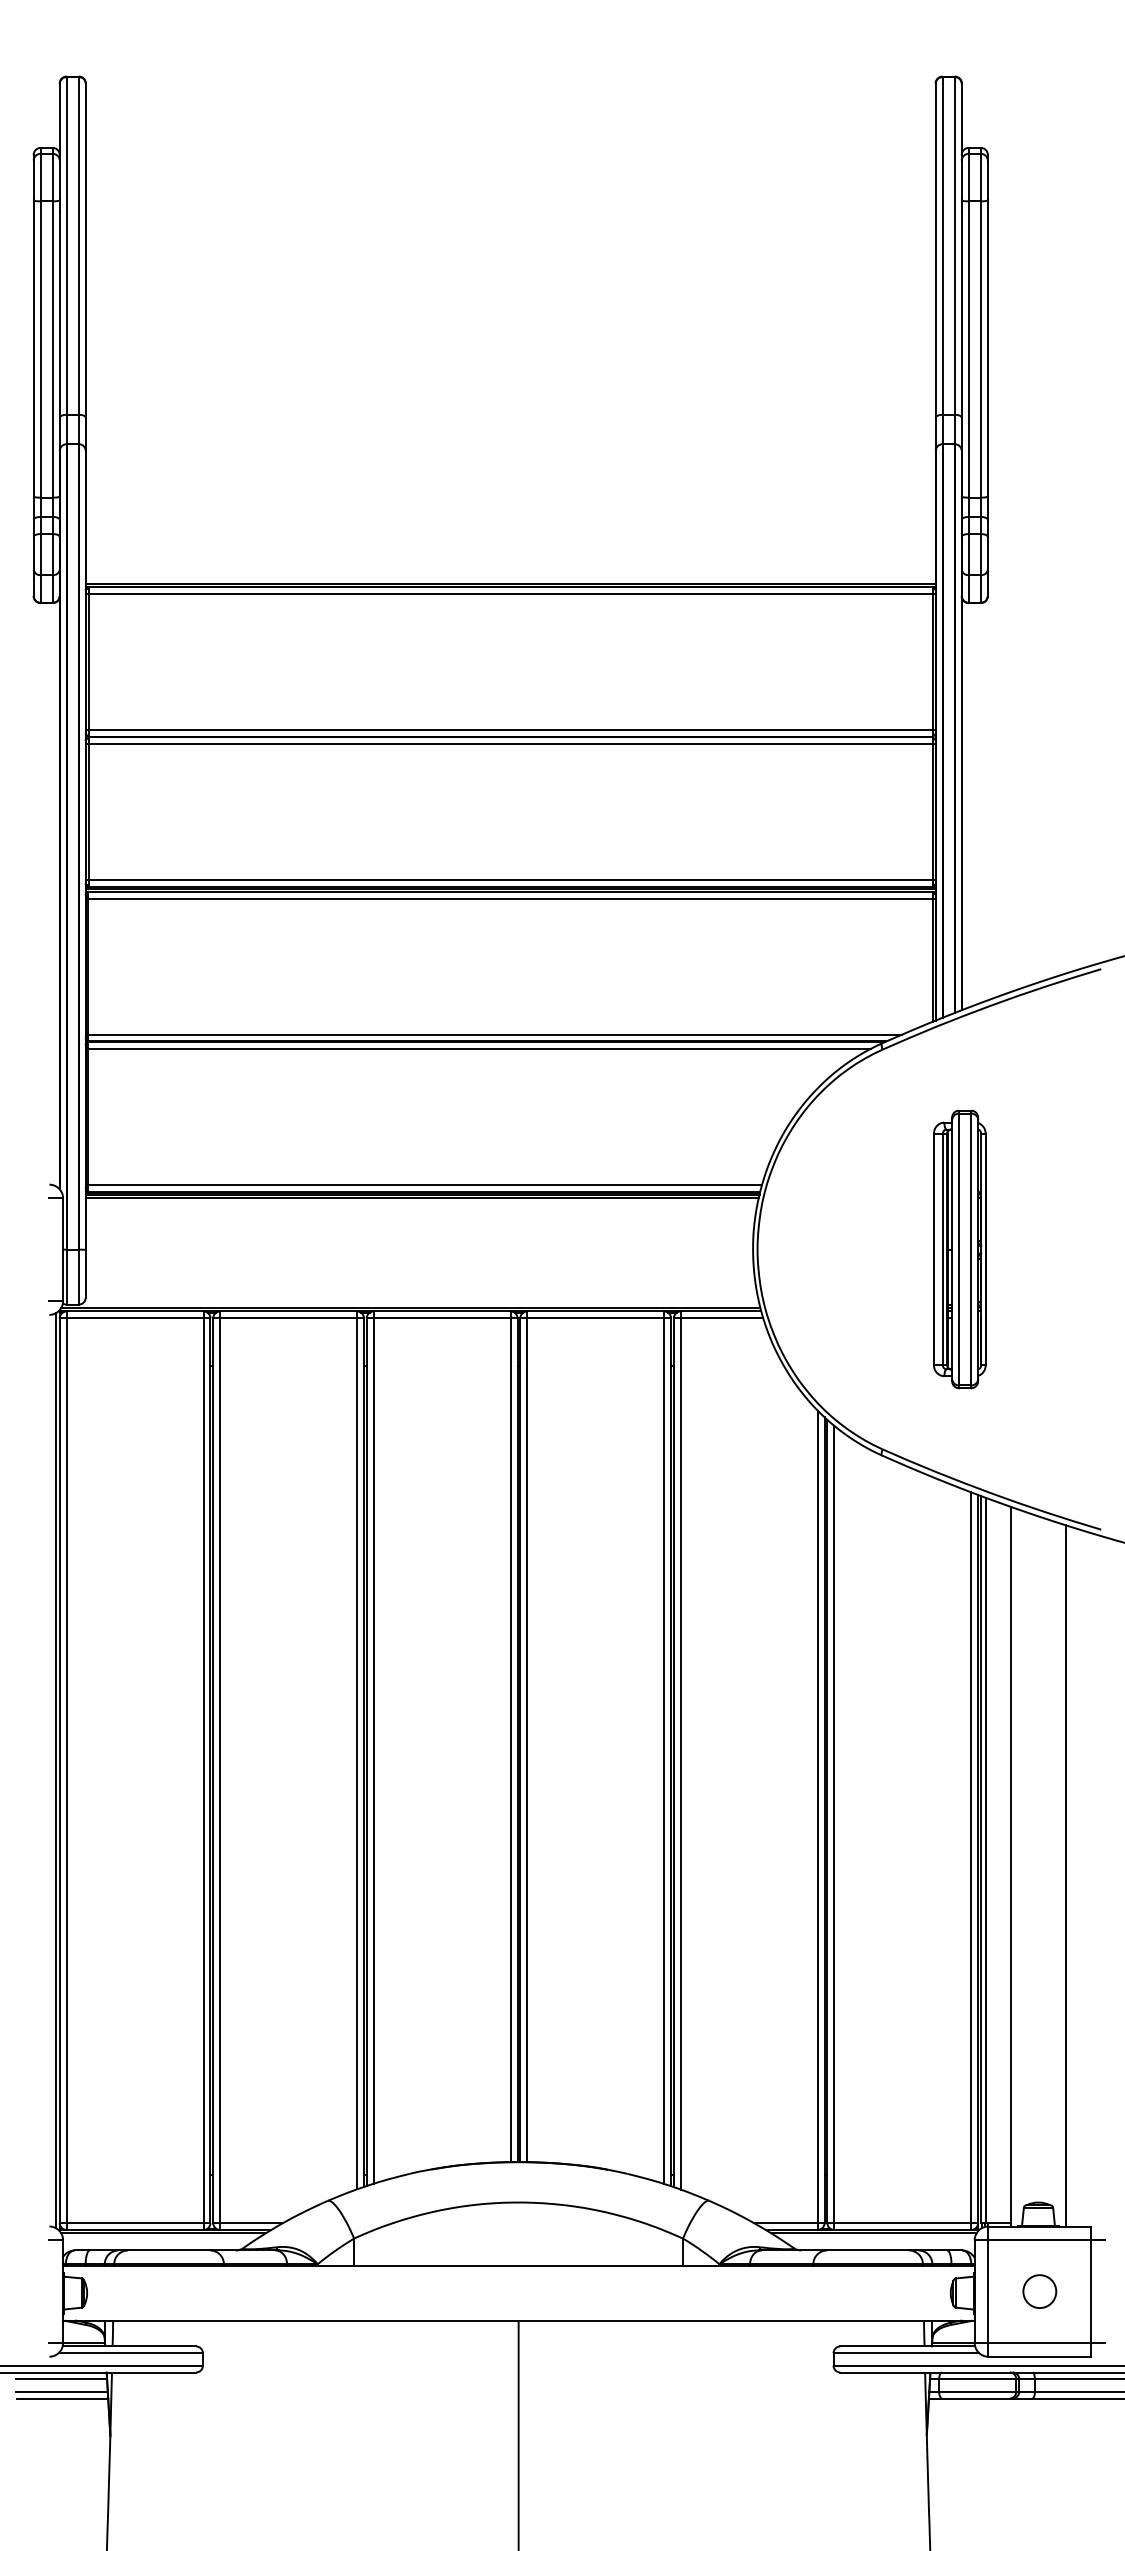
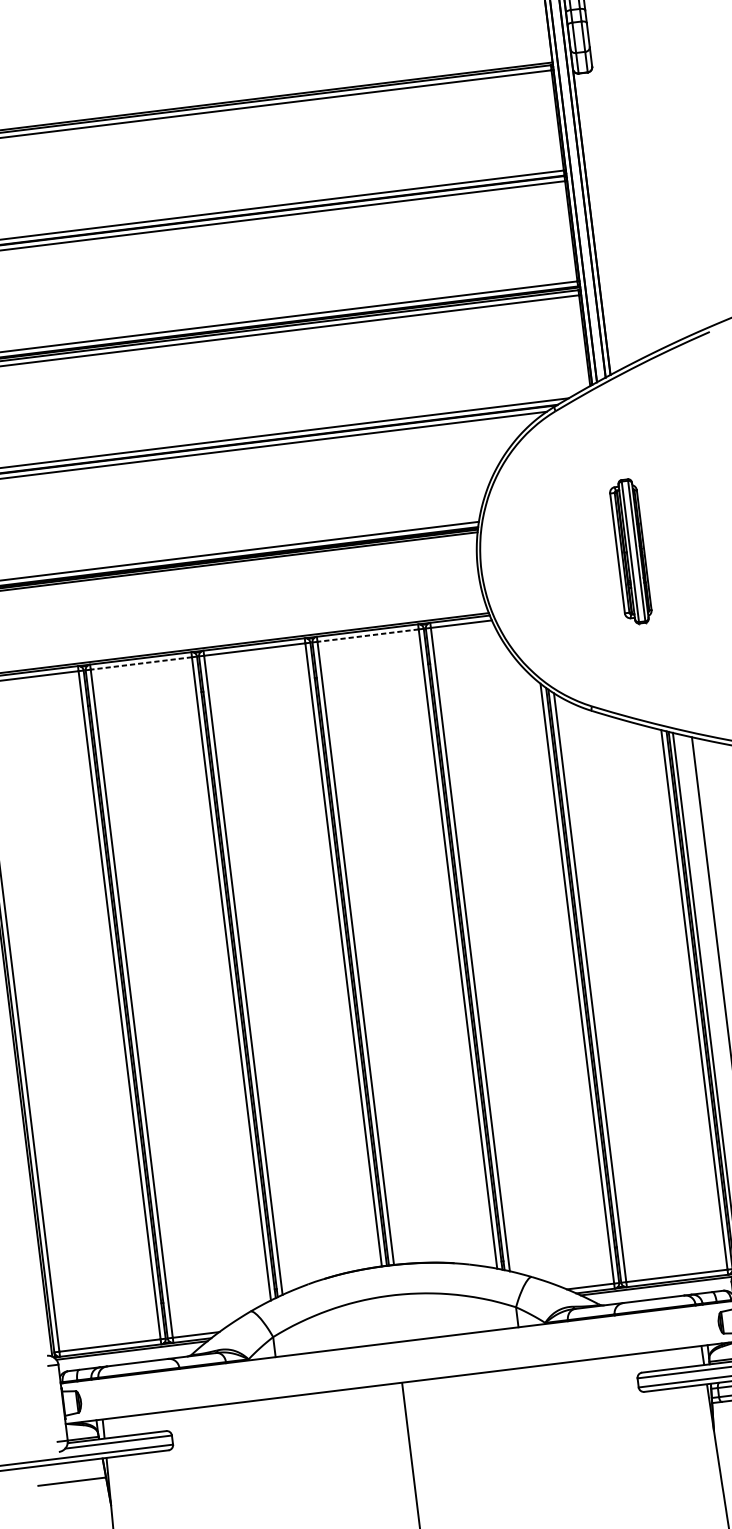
part: (959, 1249) -> (630, 551), size x0.7
line: (288, 1318) -> (141, 663), solid -> dashed
line: (595, 1318) -> (368, 635), solid -> dashed
line: (61, 2379) -> (69, 1467), removed
line: (61, 2391) -> (70, 1476), removed

